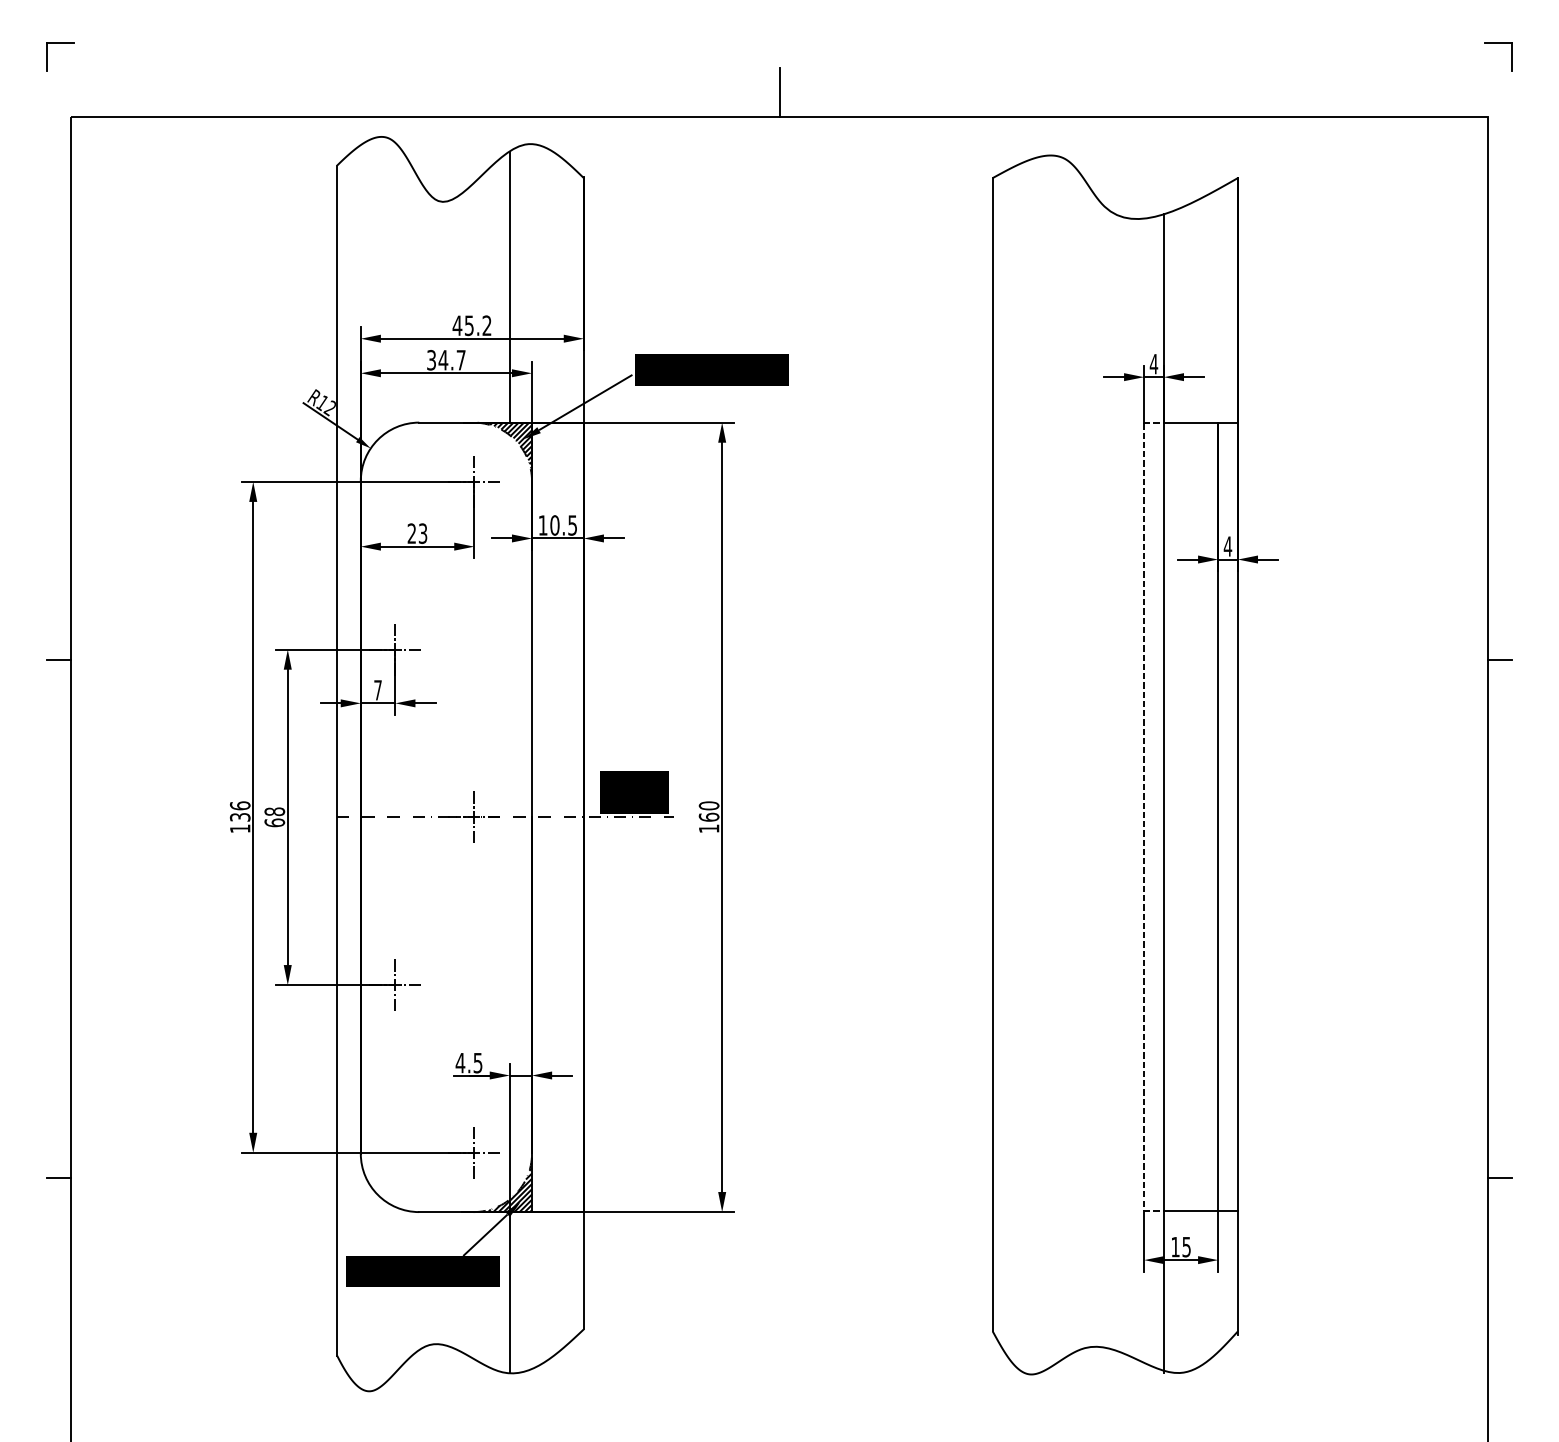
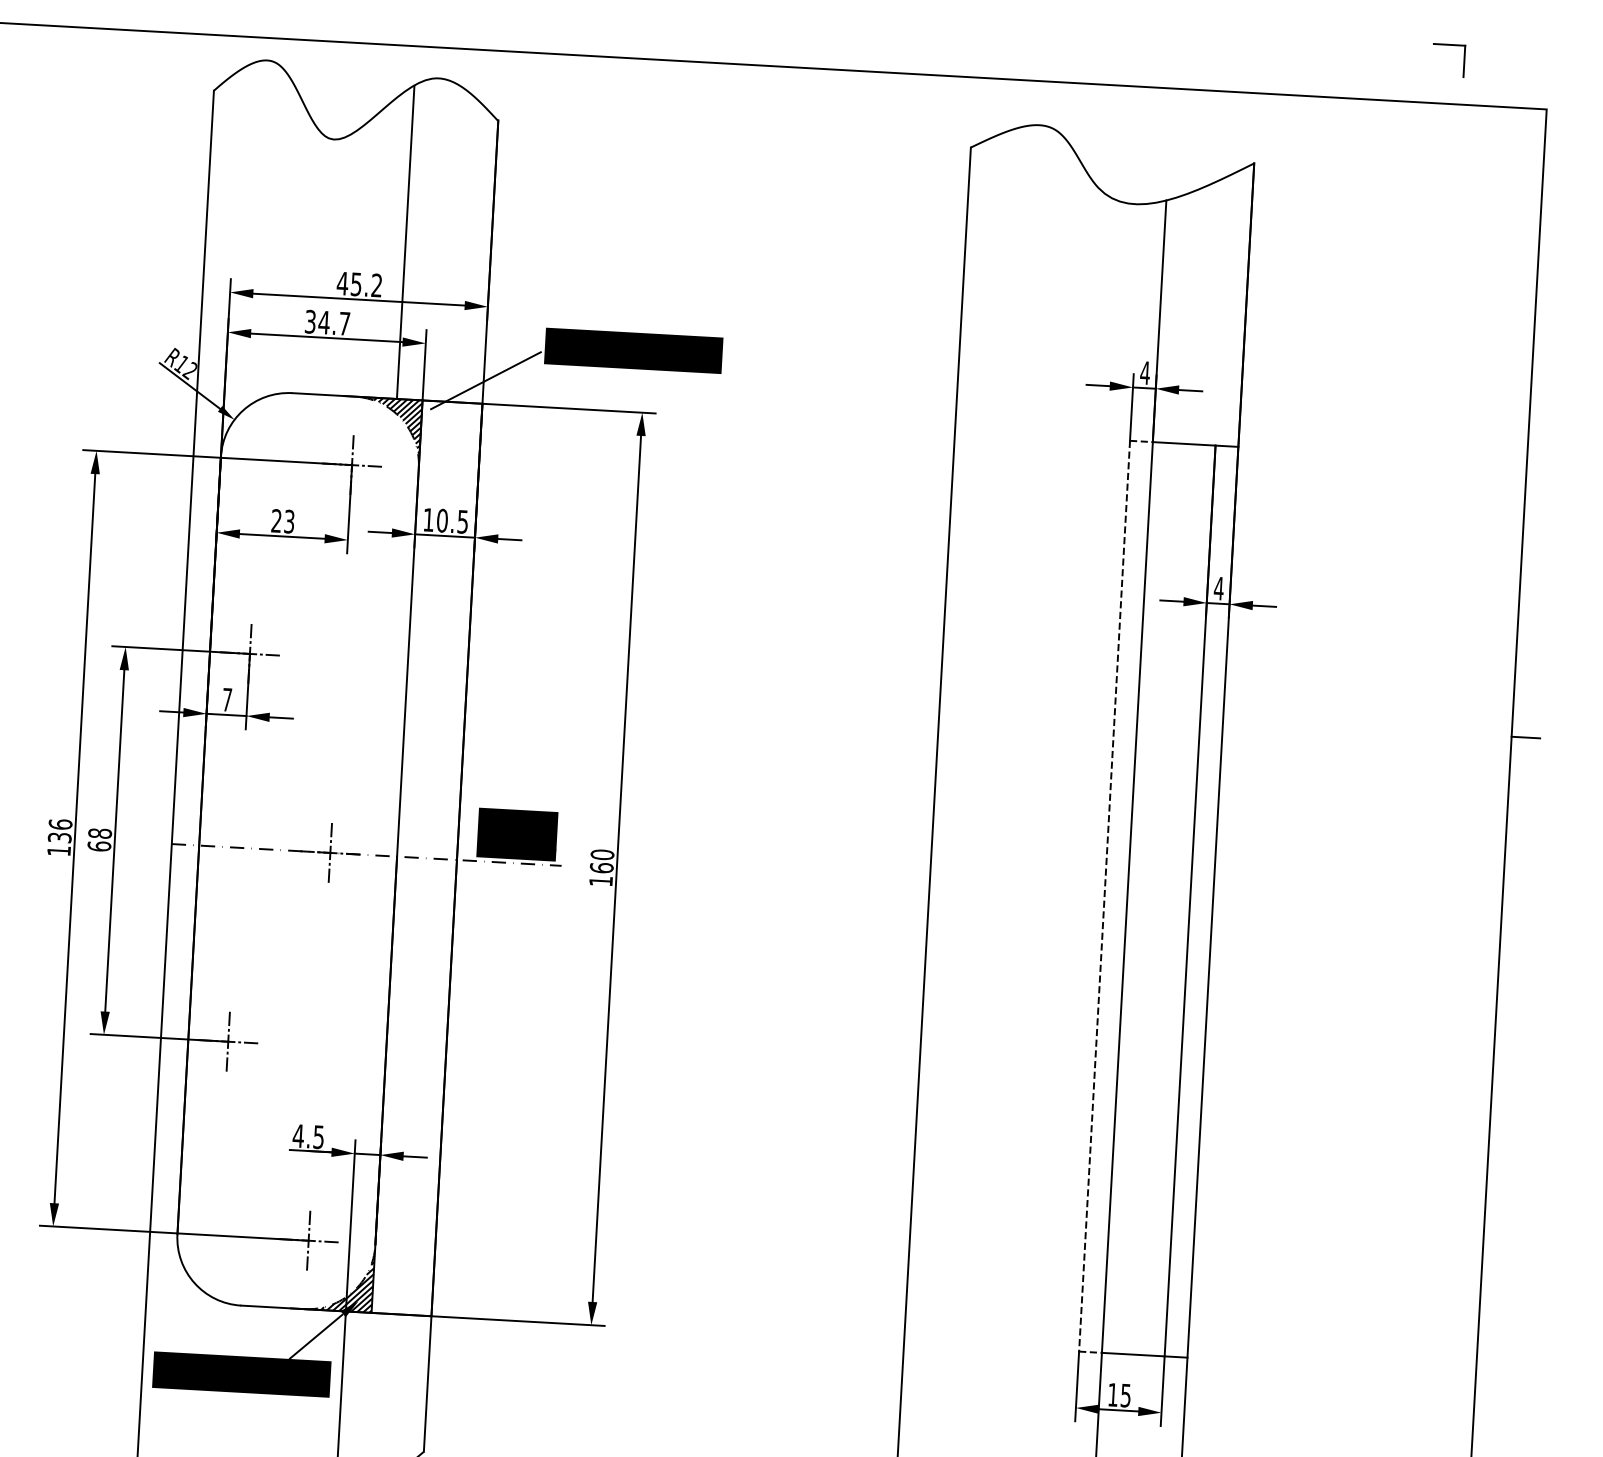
part: (1498, 43) -> (1449, 44), moved
line: (779, 92) -> (729, 34), removed
fill: (532, 433) -> (422, 413), removed
line: (1499, 1178) -> (1491, 1336), removed

